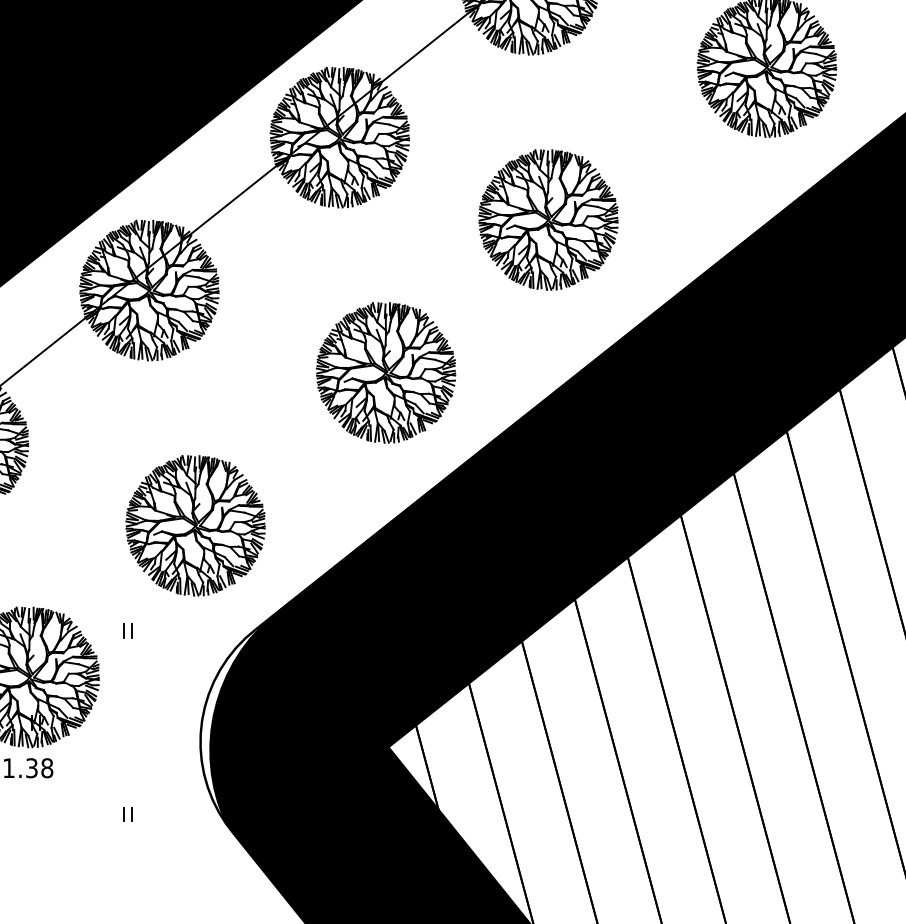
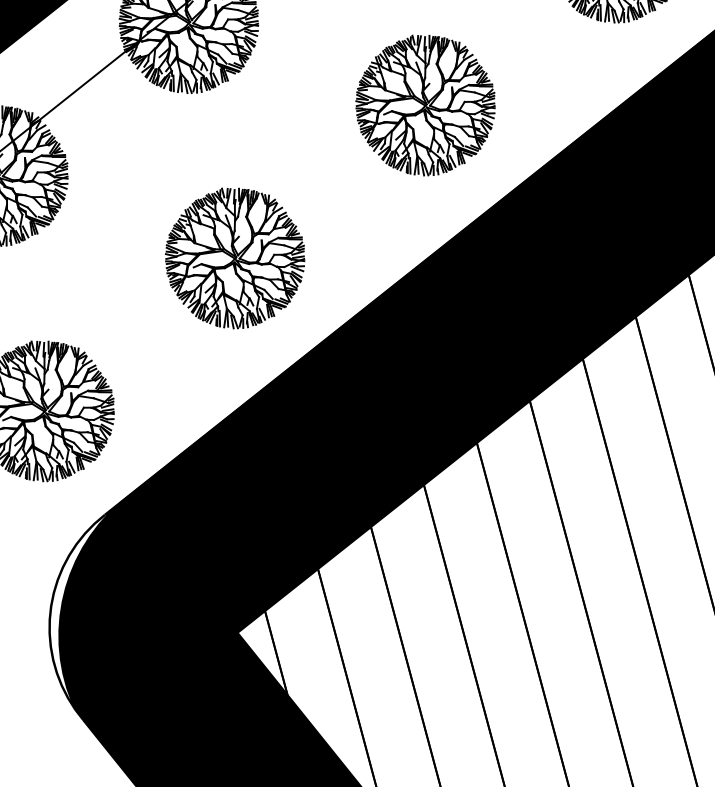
part: (548, 219) -> (425, 105), moved

